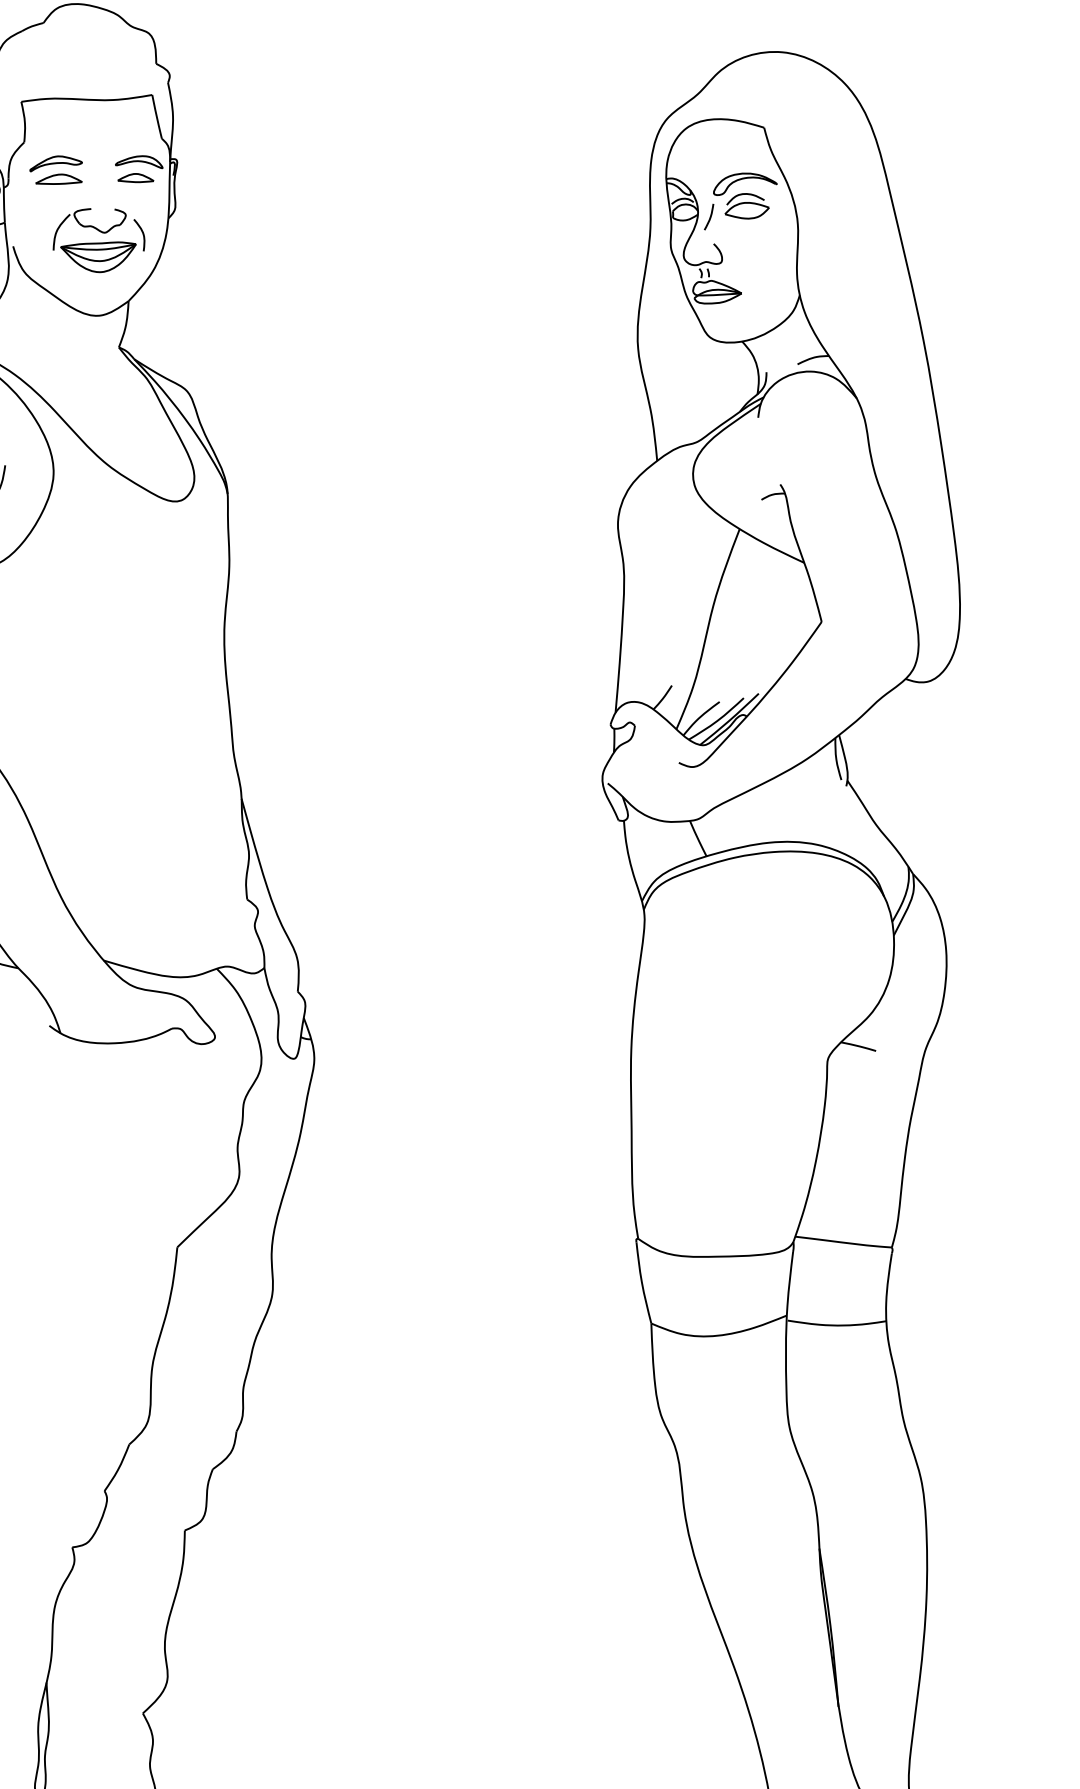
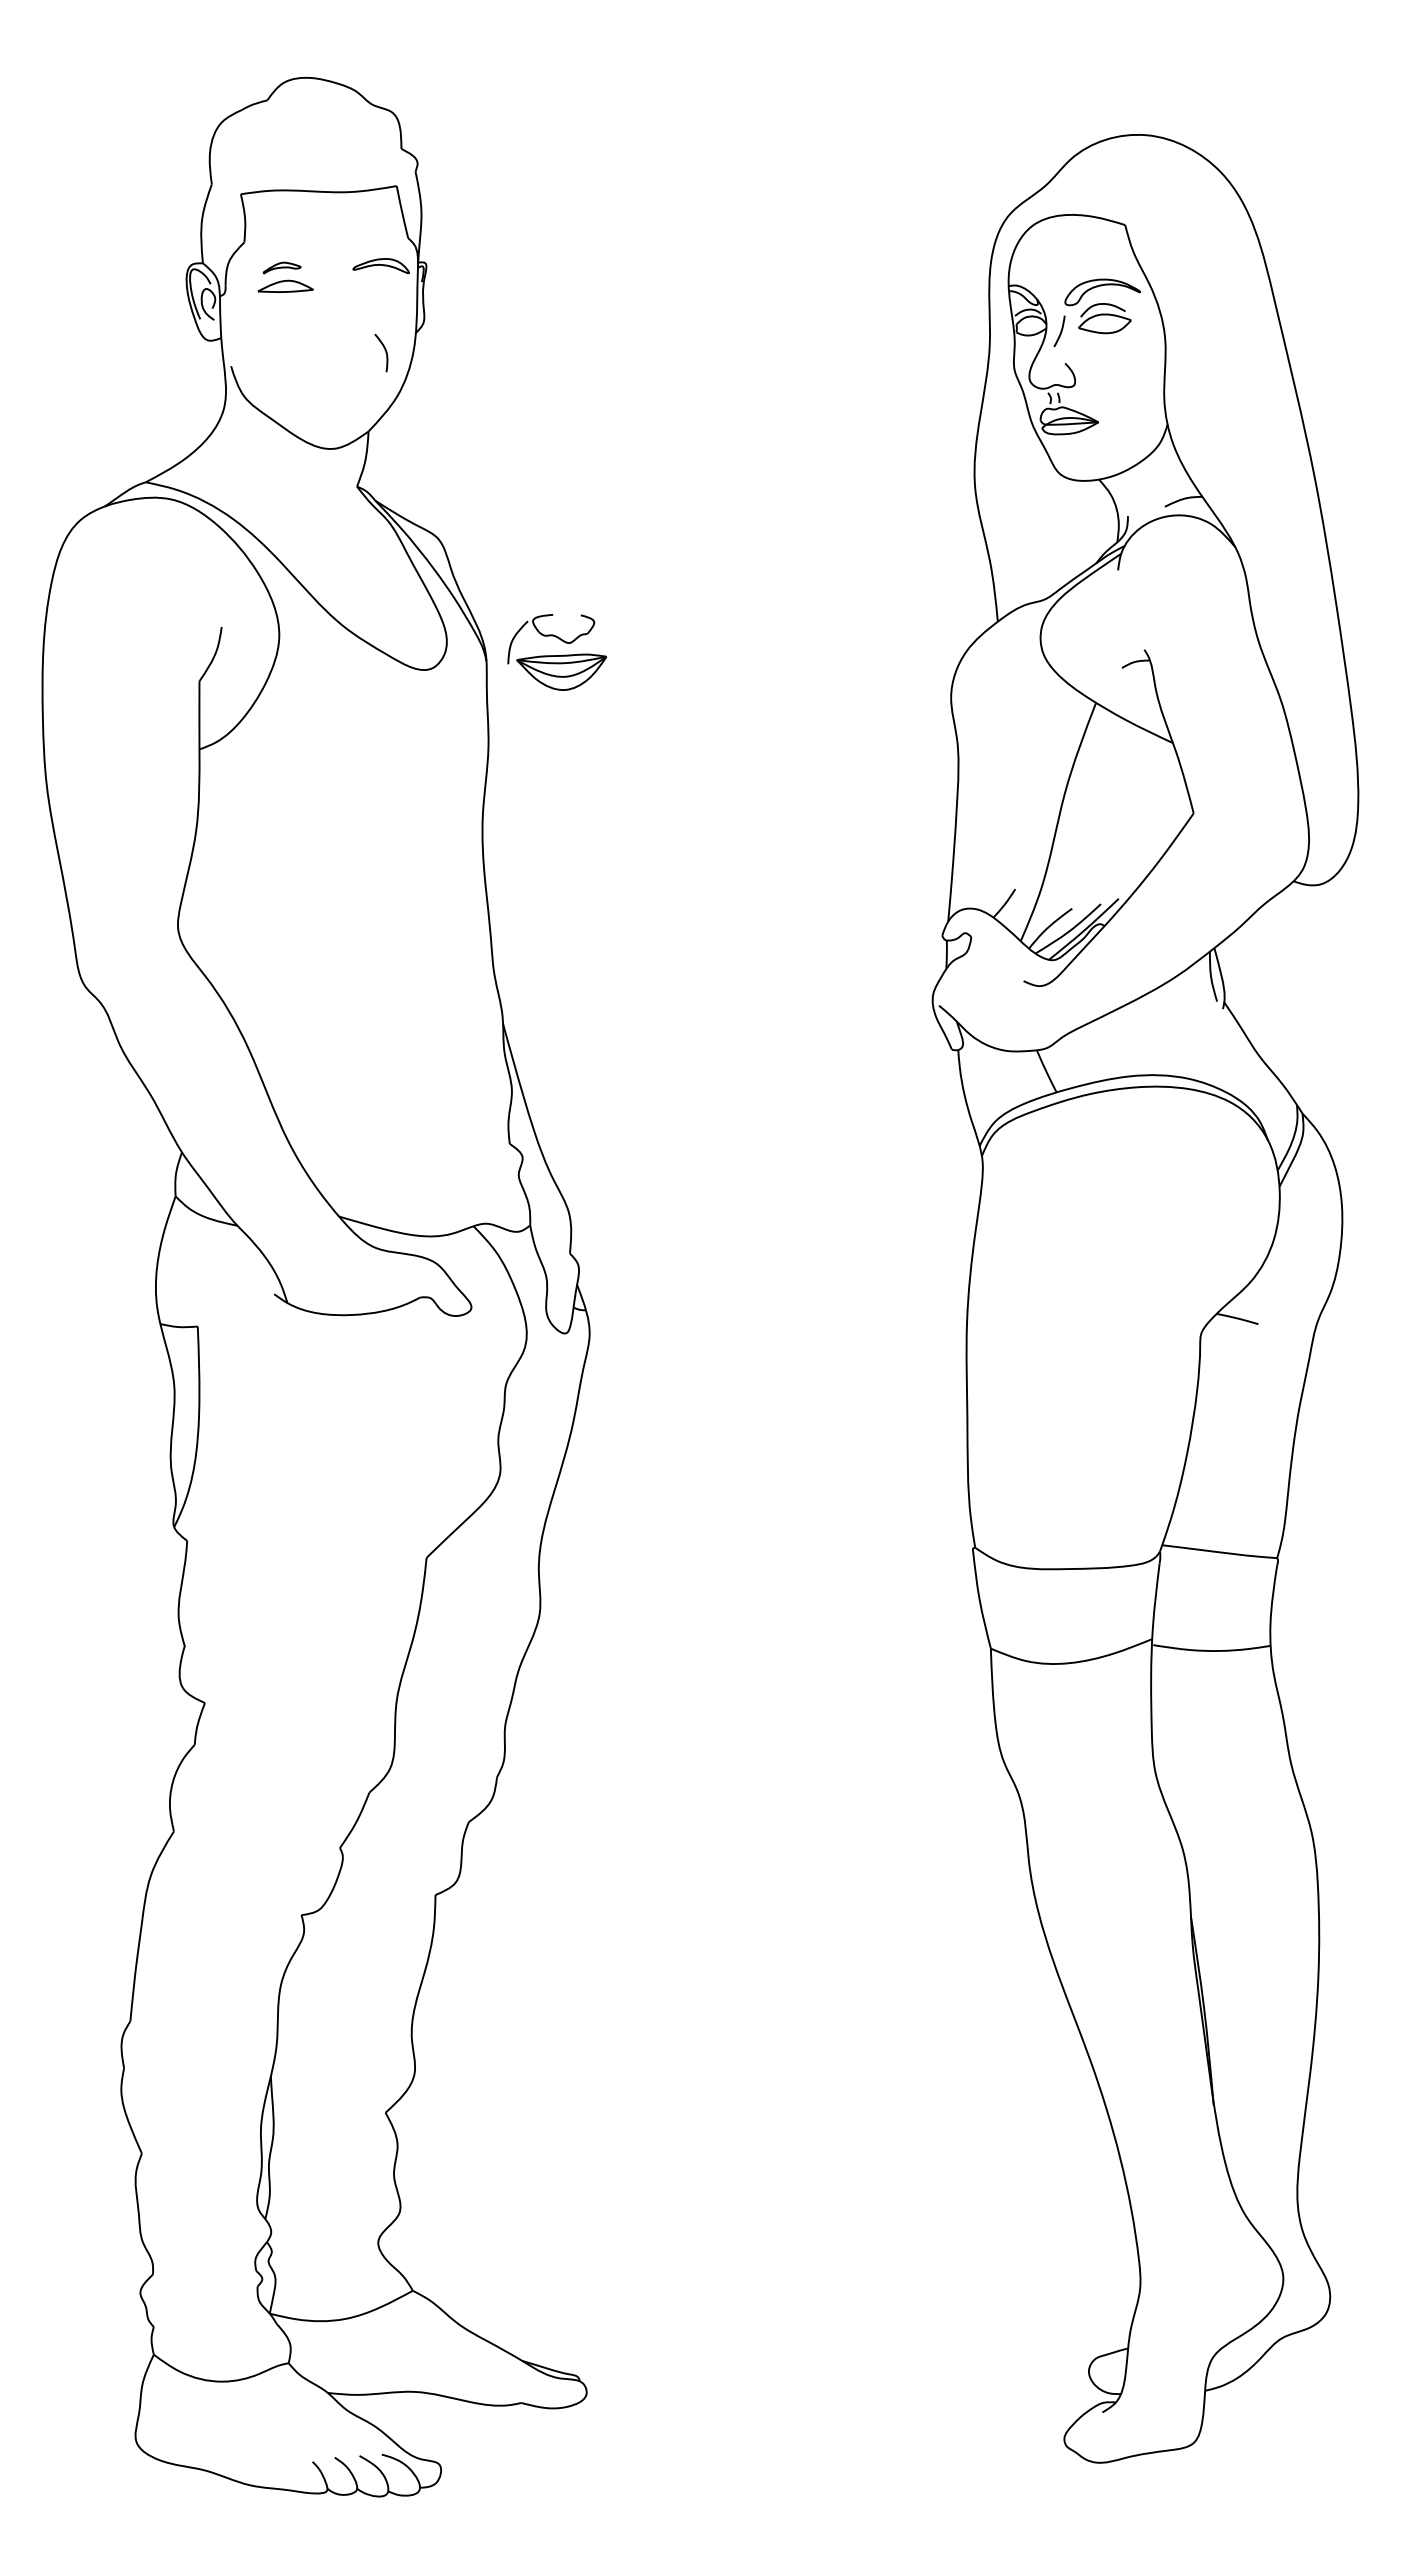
part: (55, 163) -> (281, 267), size x0.6
part: (135, 177) -> (376, 284), removed
part: (94, 240) -> (556, 652), moved

